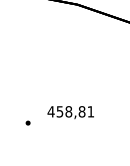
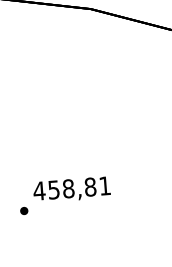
text: (70, 112) -> (71, 189), moved

